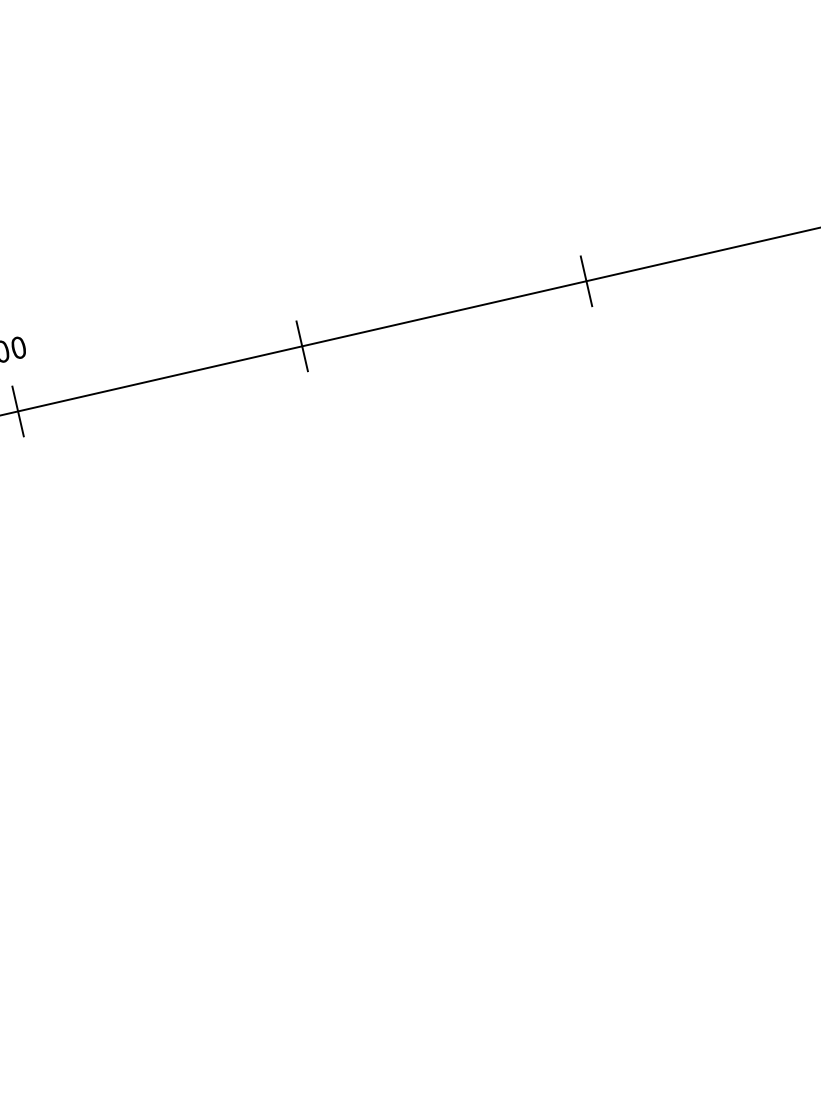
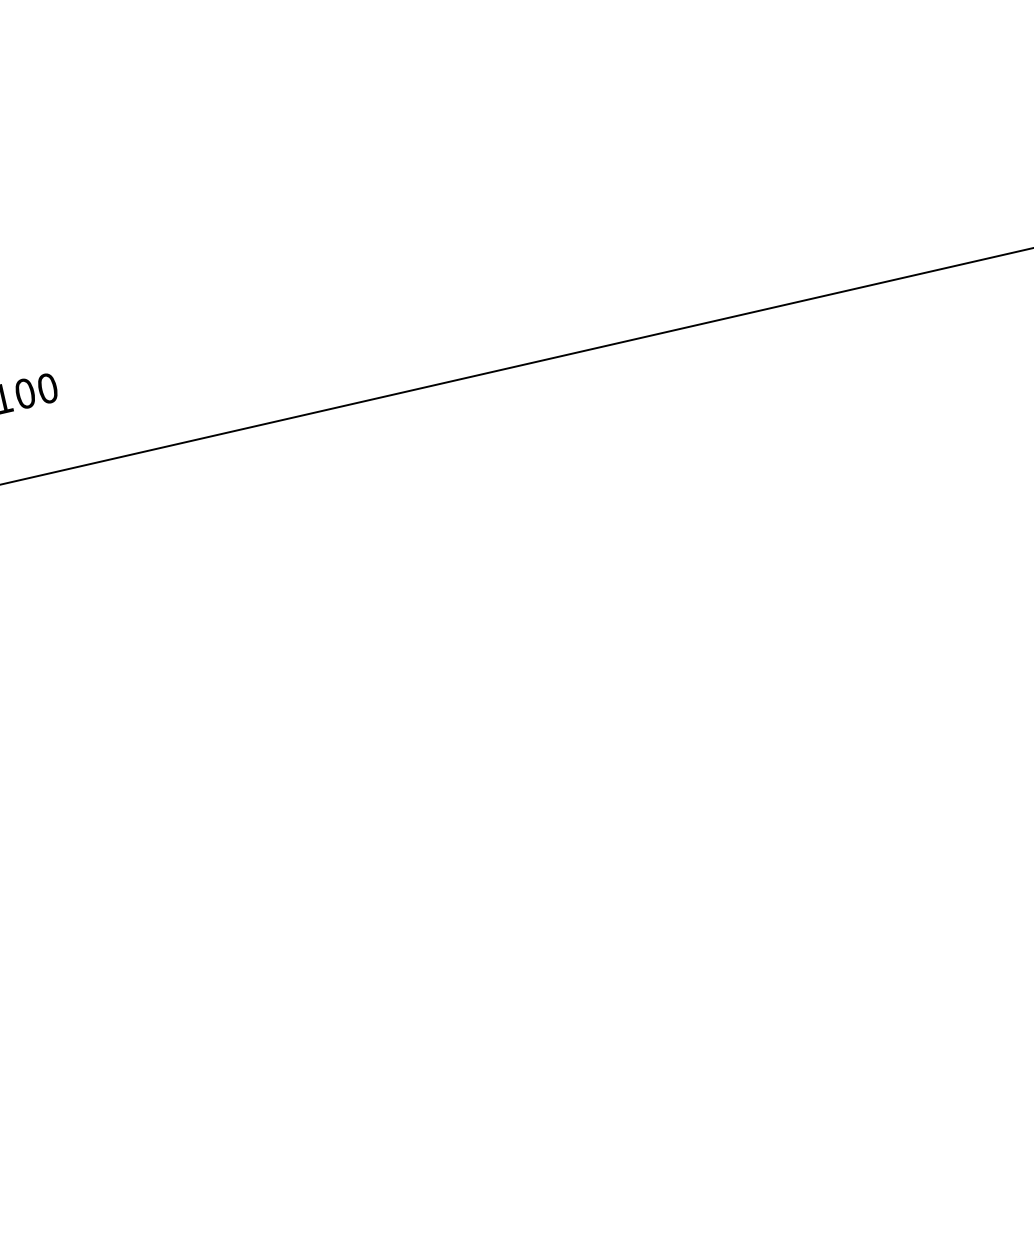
line: (586, 281) -> (810, 299), removed
line: (301, 346) -> (427, 386), removed
line: (17, 411) -> (46, 474), removed

